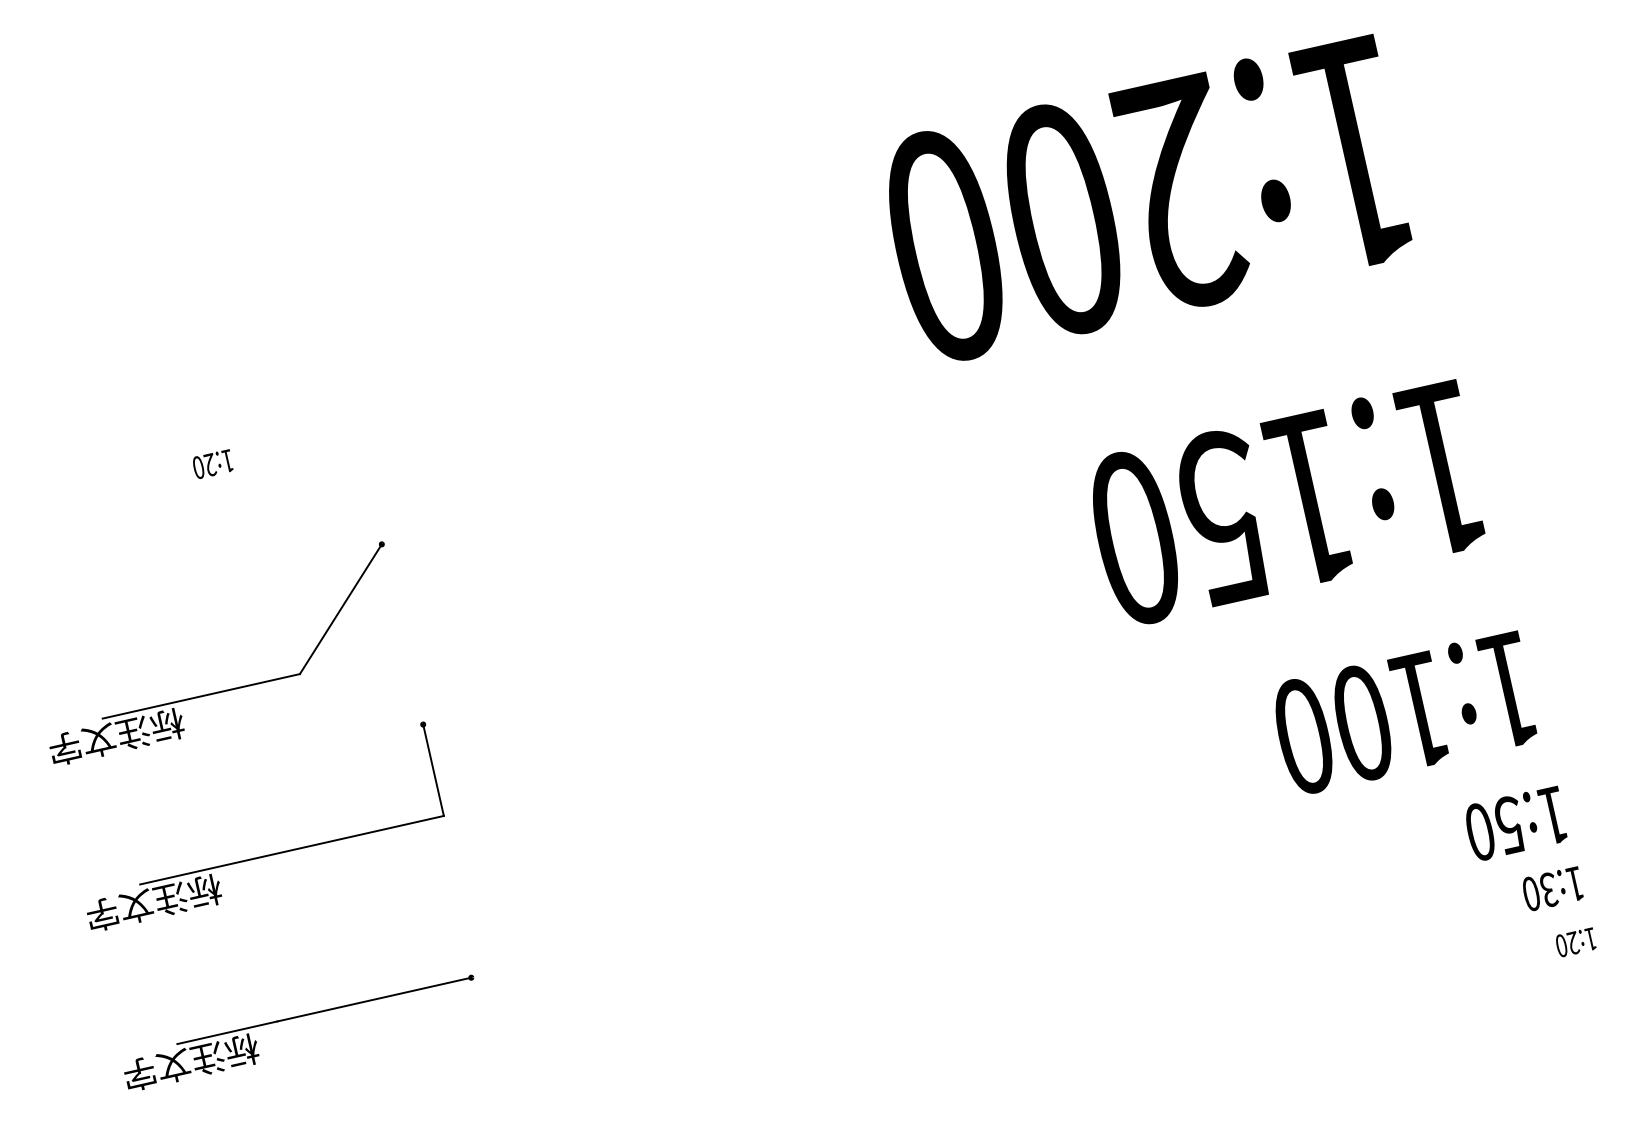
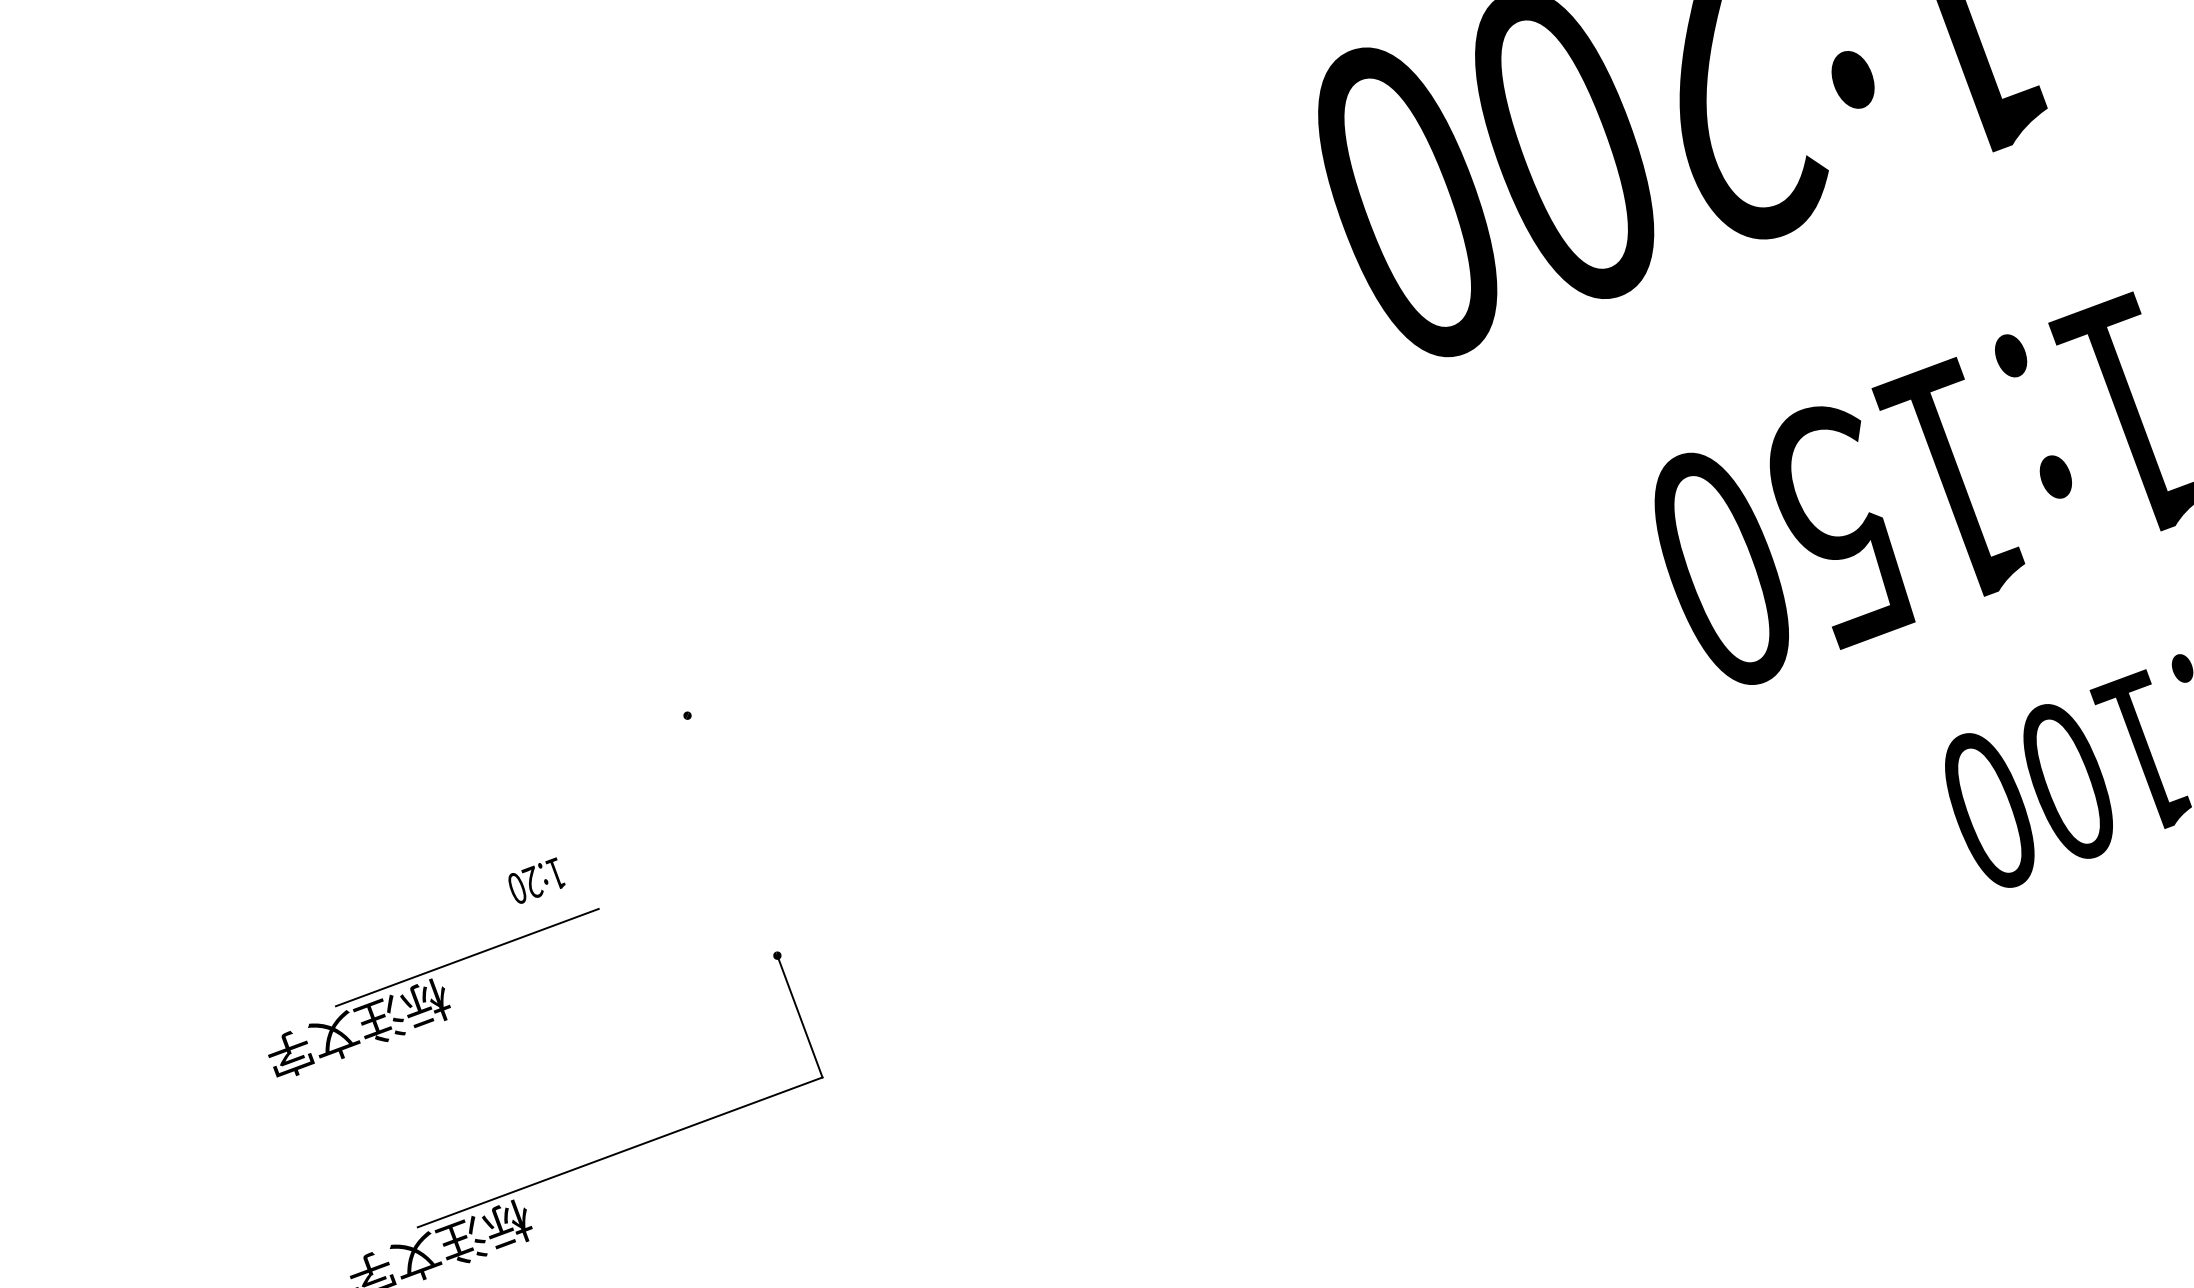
text: (213, 463) -> (536, 880), moved
line: (340, 609) -> (642, 812), removed

